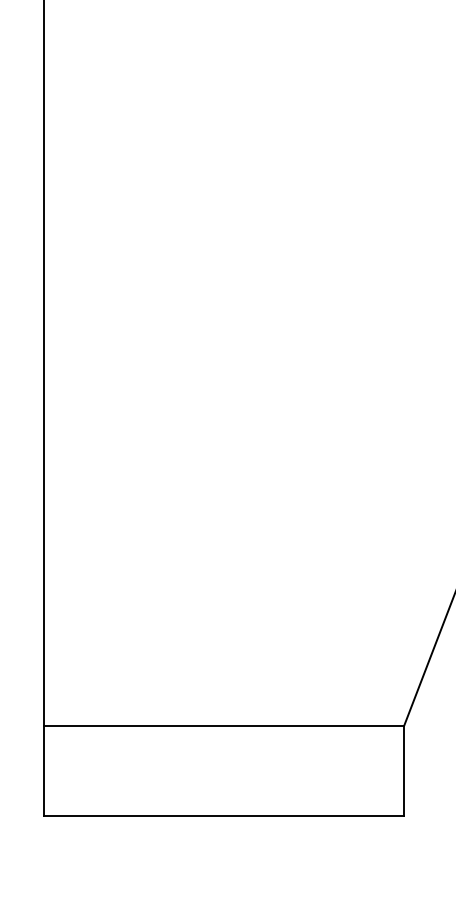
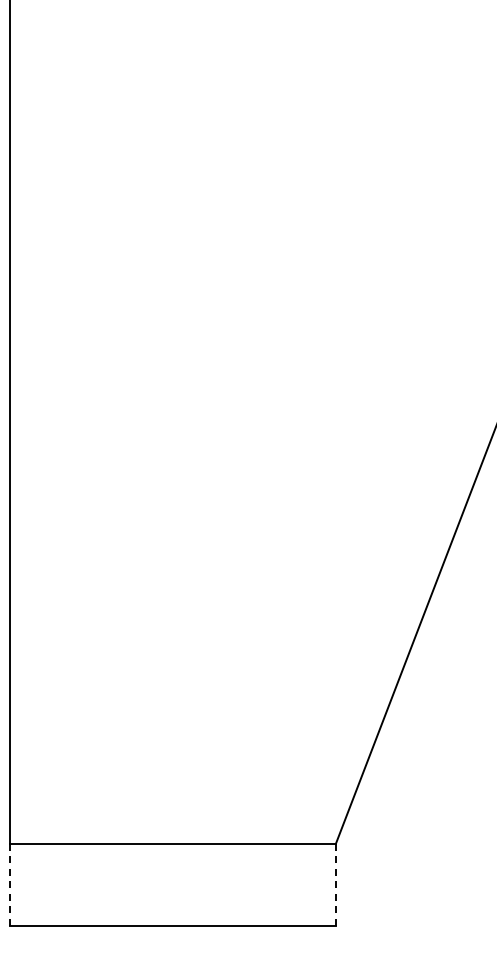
line: (43, 770) -> (9, 884), solid -> dashed
line: (403, 770) -> (335, 884), solid -> dashed

